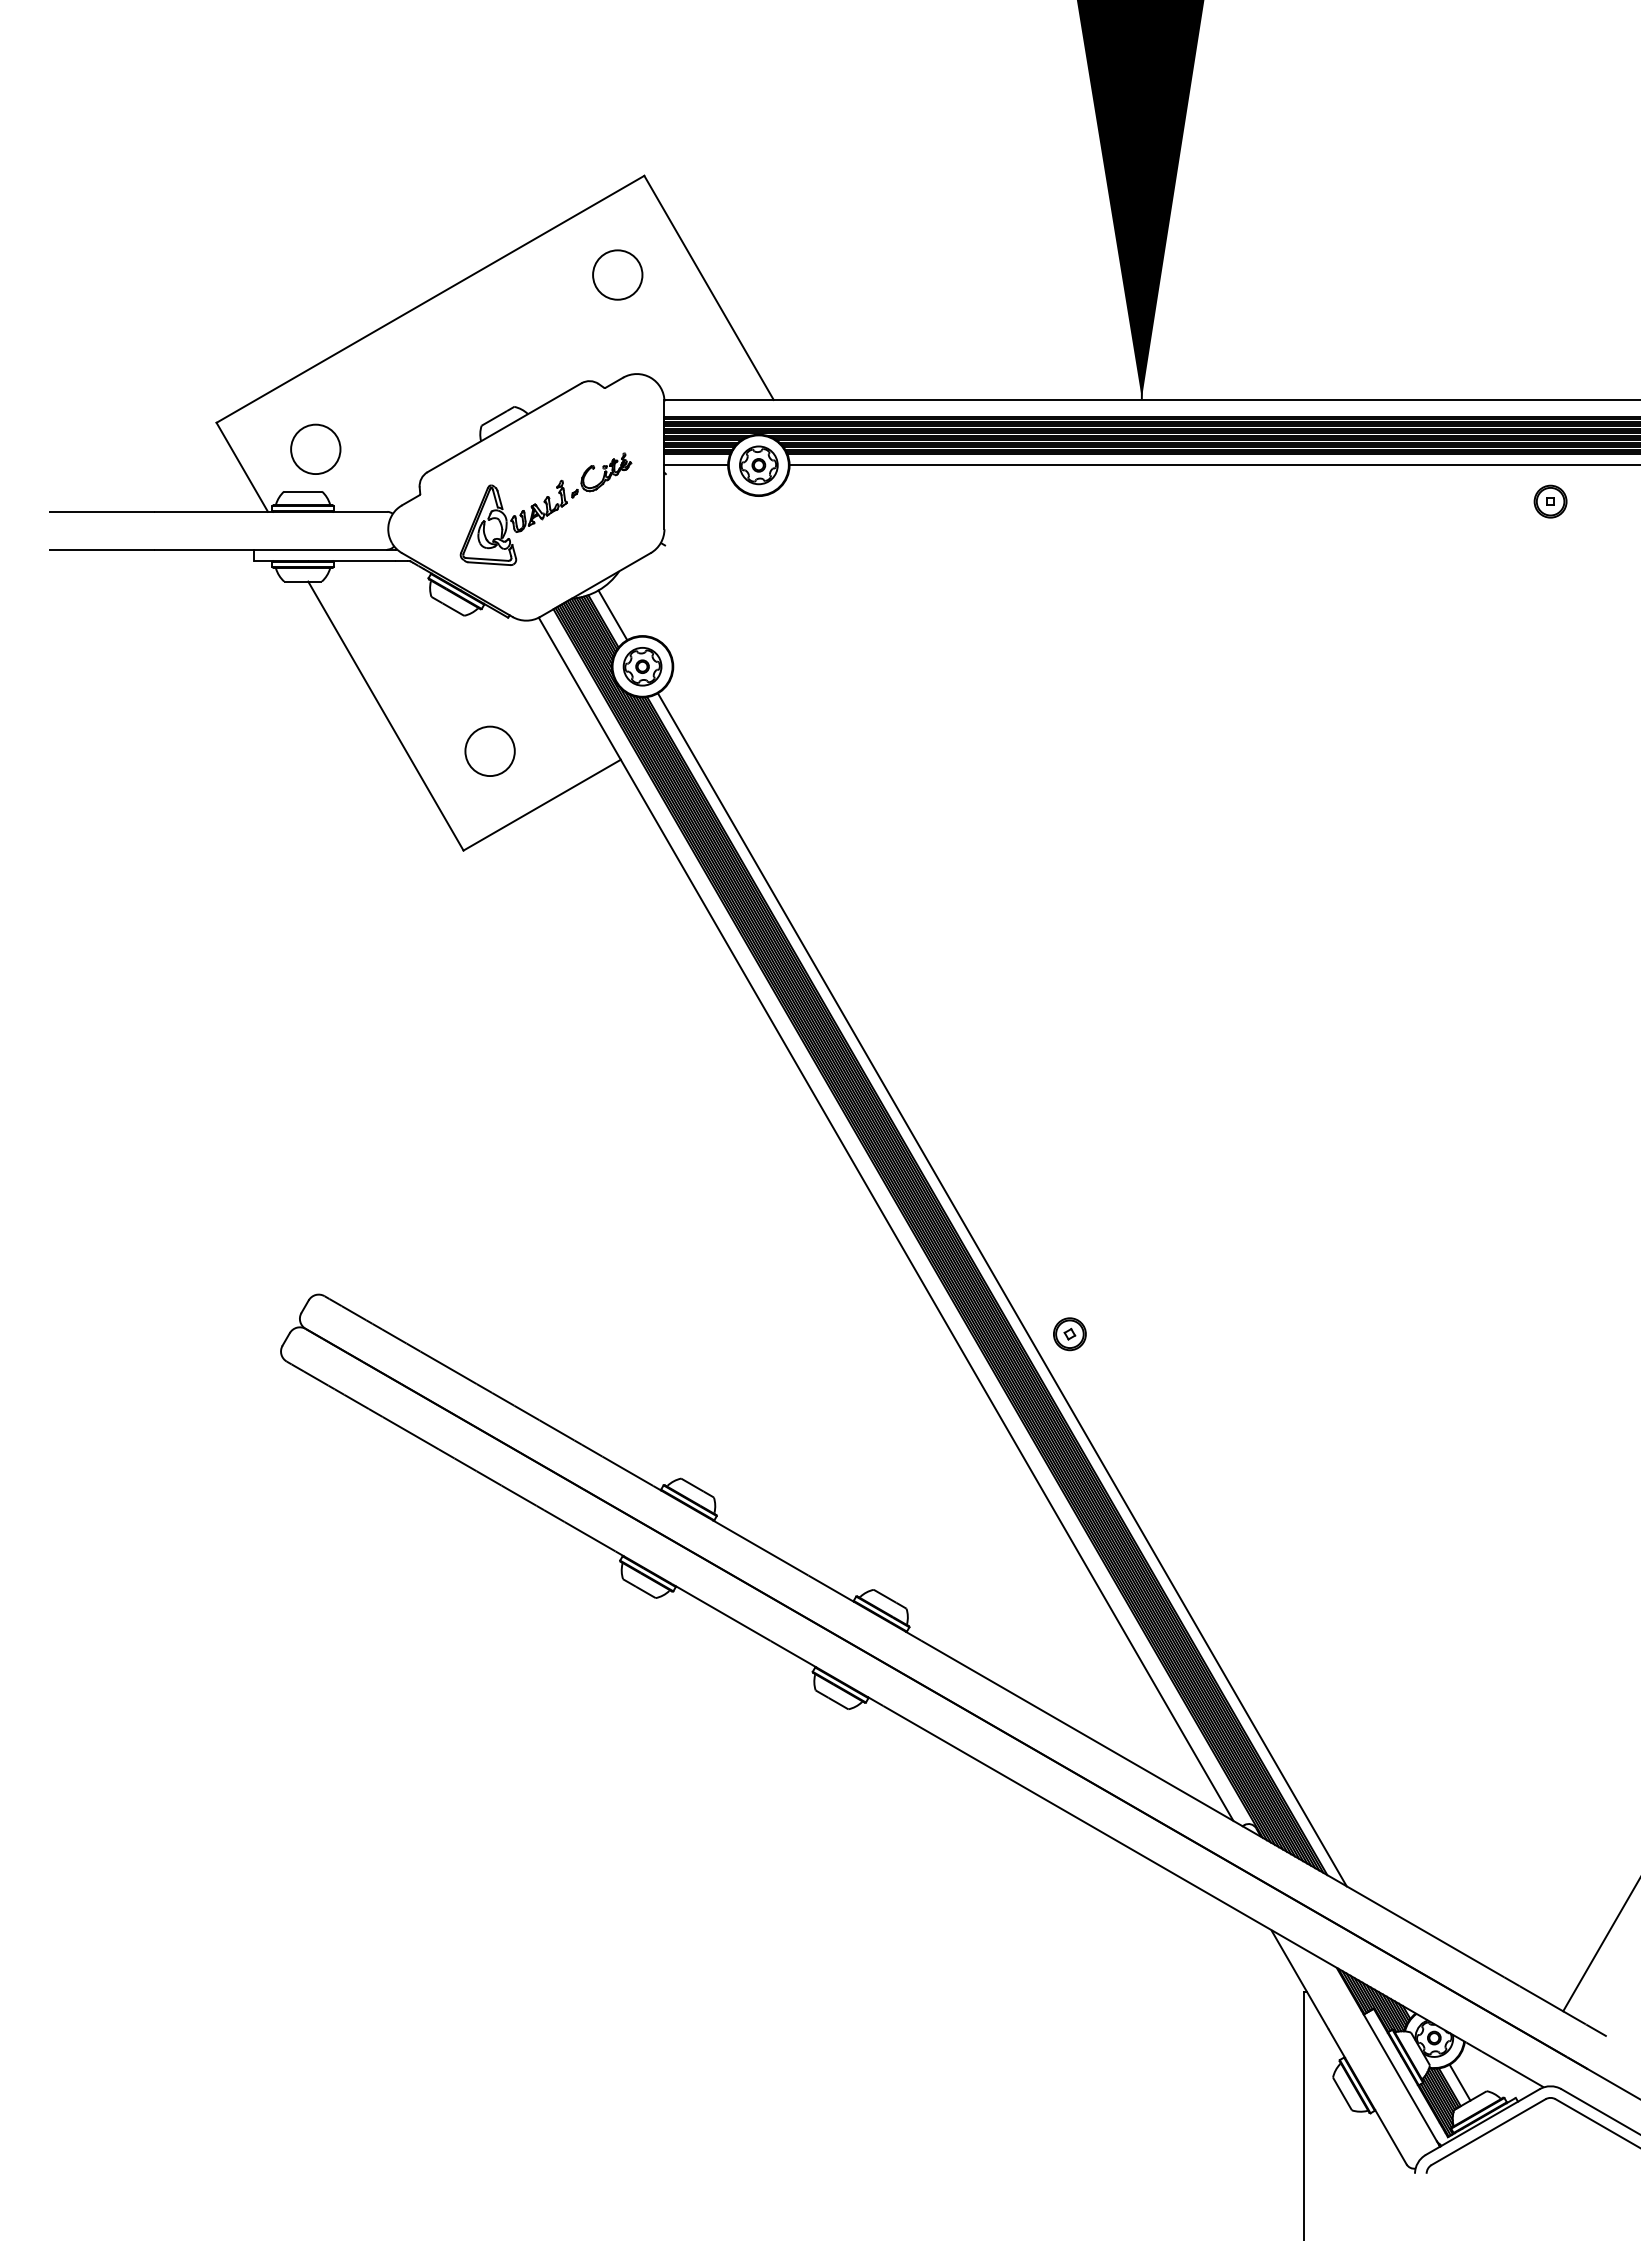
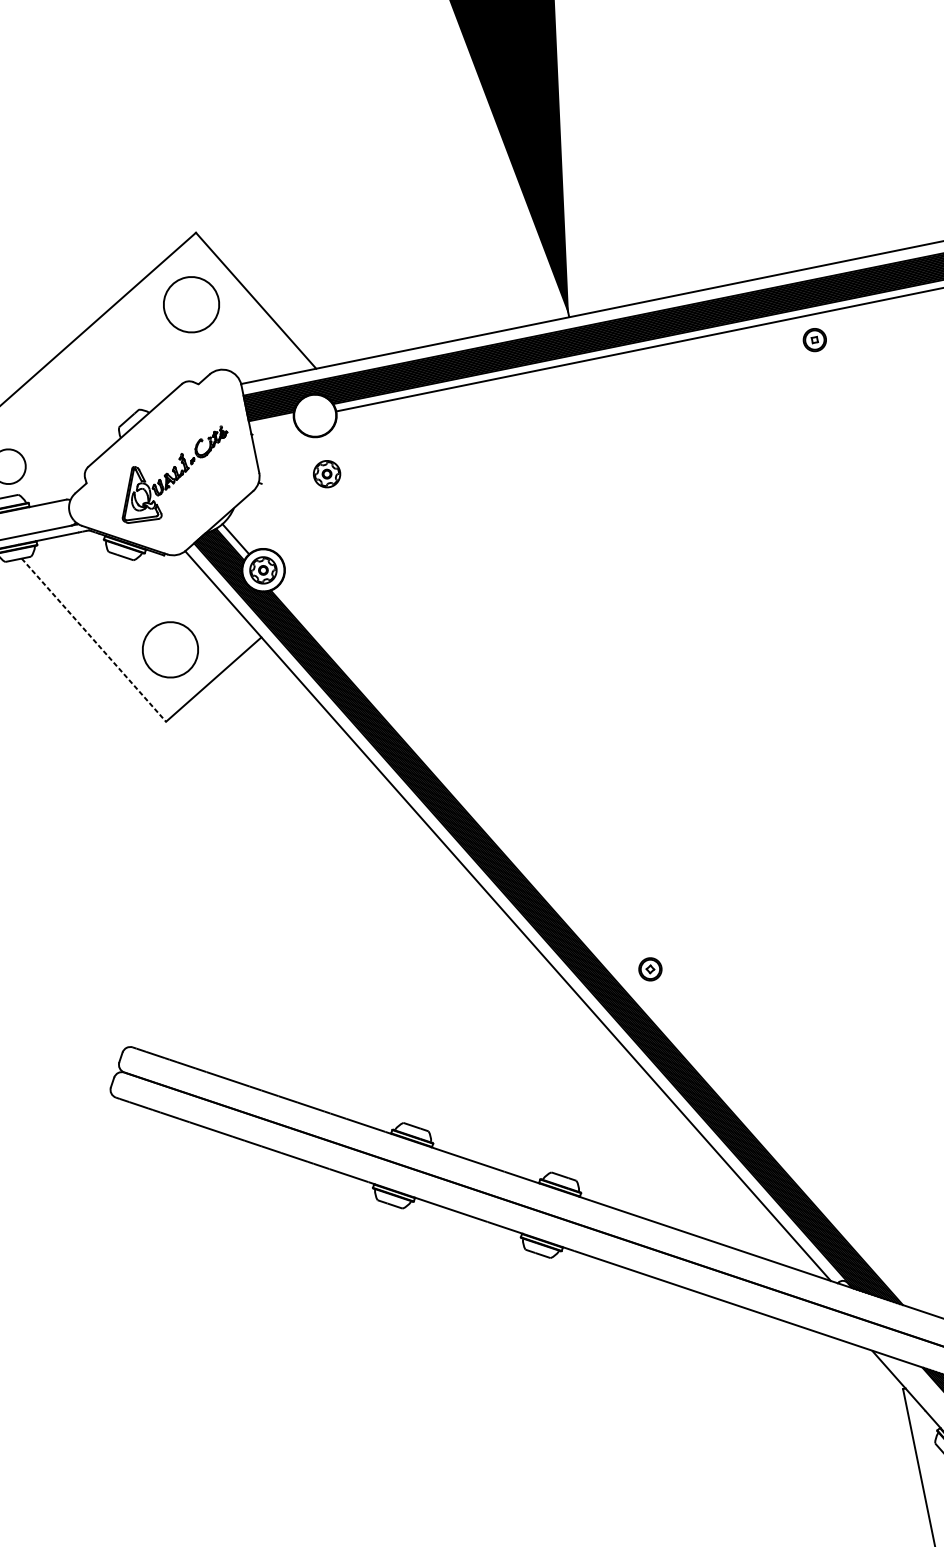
circle: (617, 274) -> (191, 304), size x1.6
line: (696, 465) -> (272, 424), removed
part: (758, 465) -> (326, 474), moved
part: (1550, 501) -> (814, 339), moved
line: (386, 716) -> (94, 640), solid -> dashed
circle: (489, 751) -> (170, 650), size x1.6
line: (1001, 1289) -> (597, 948), removed

